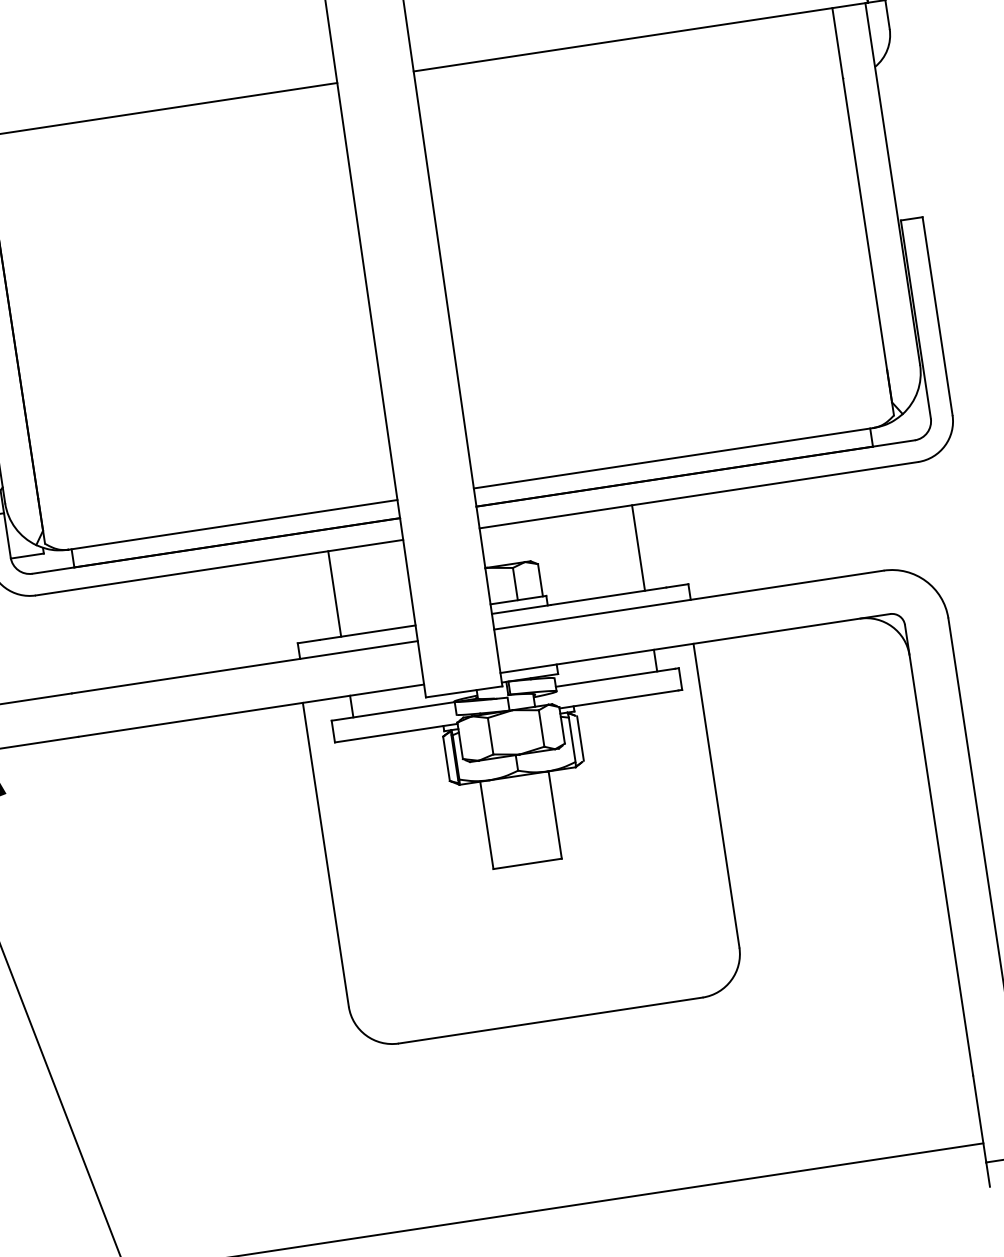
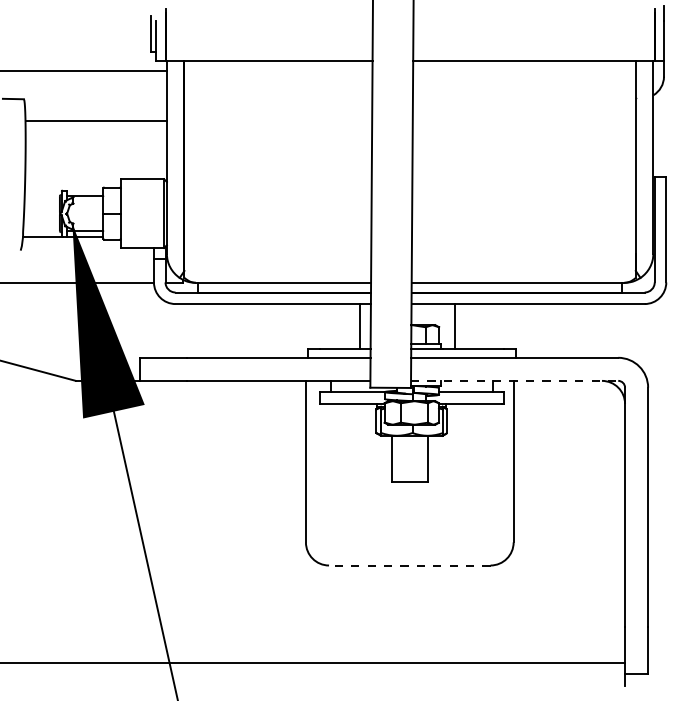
line: (638, 547) -> (454, 326), moved
line: (335, 593) -> (360, 326), moved
line: (694, 642) -> (514, 380), solid -> dashed
line: (550, 1020) -> (409, 565), solid -> dashed

